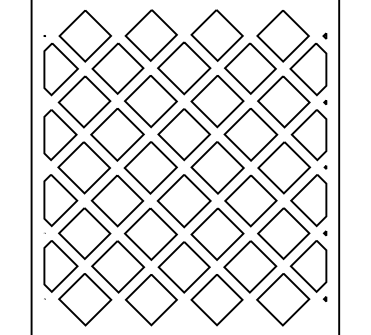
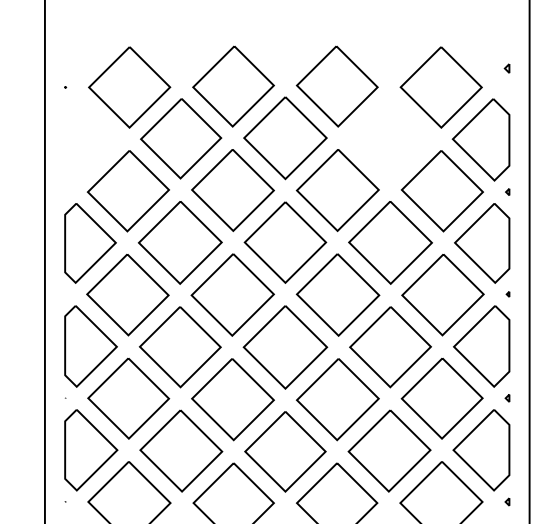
part: (324, 35) -> (506, 67), moved
part: (250, 68) -> (389, 138), removed
part: (60, 69) -> (90, 140), removed

